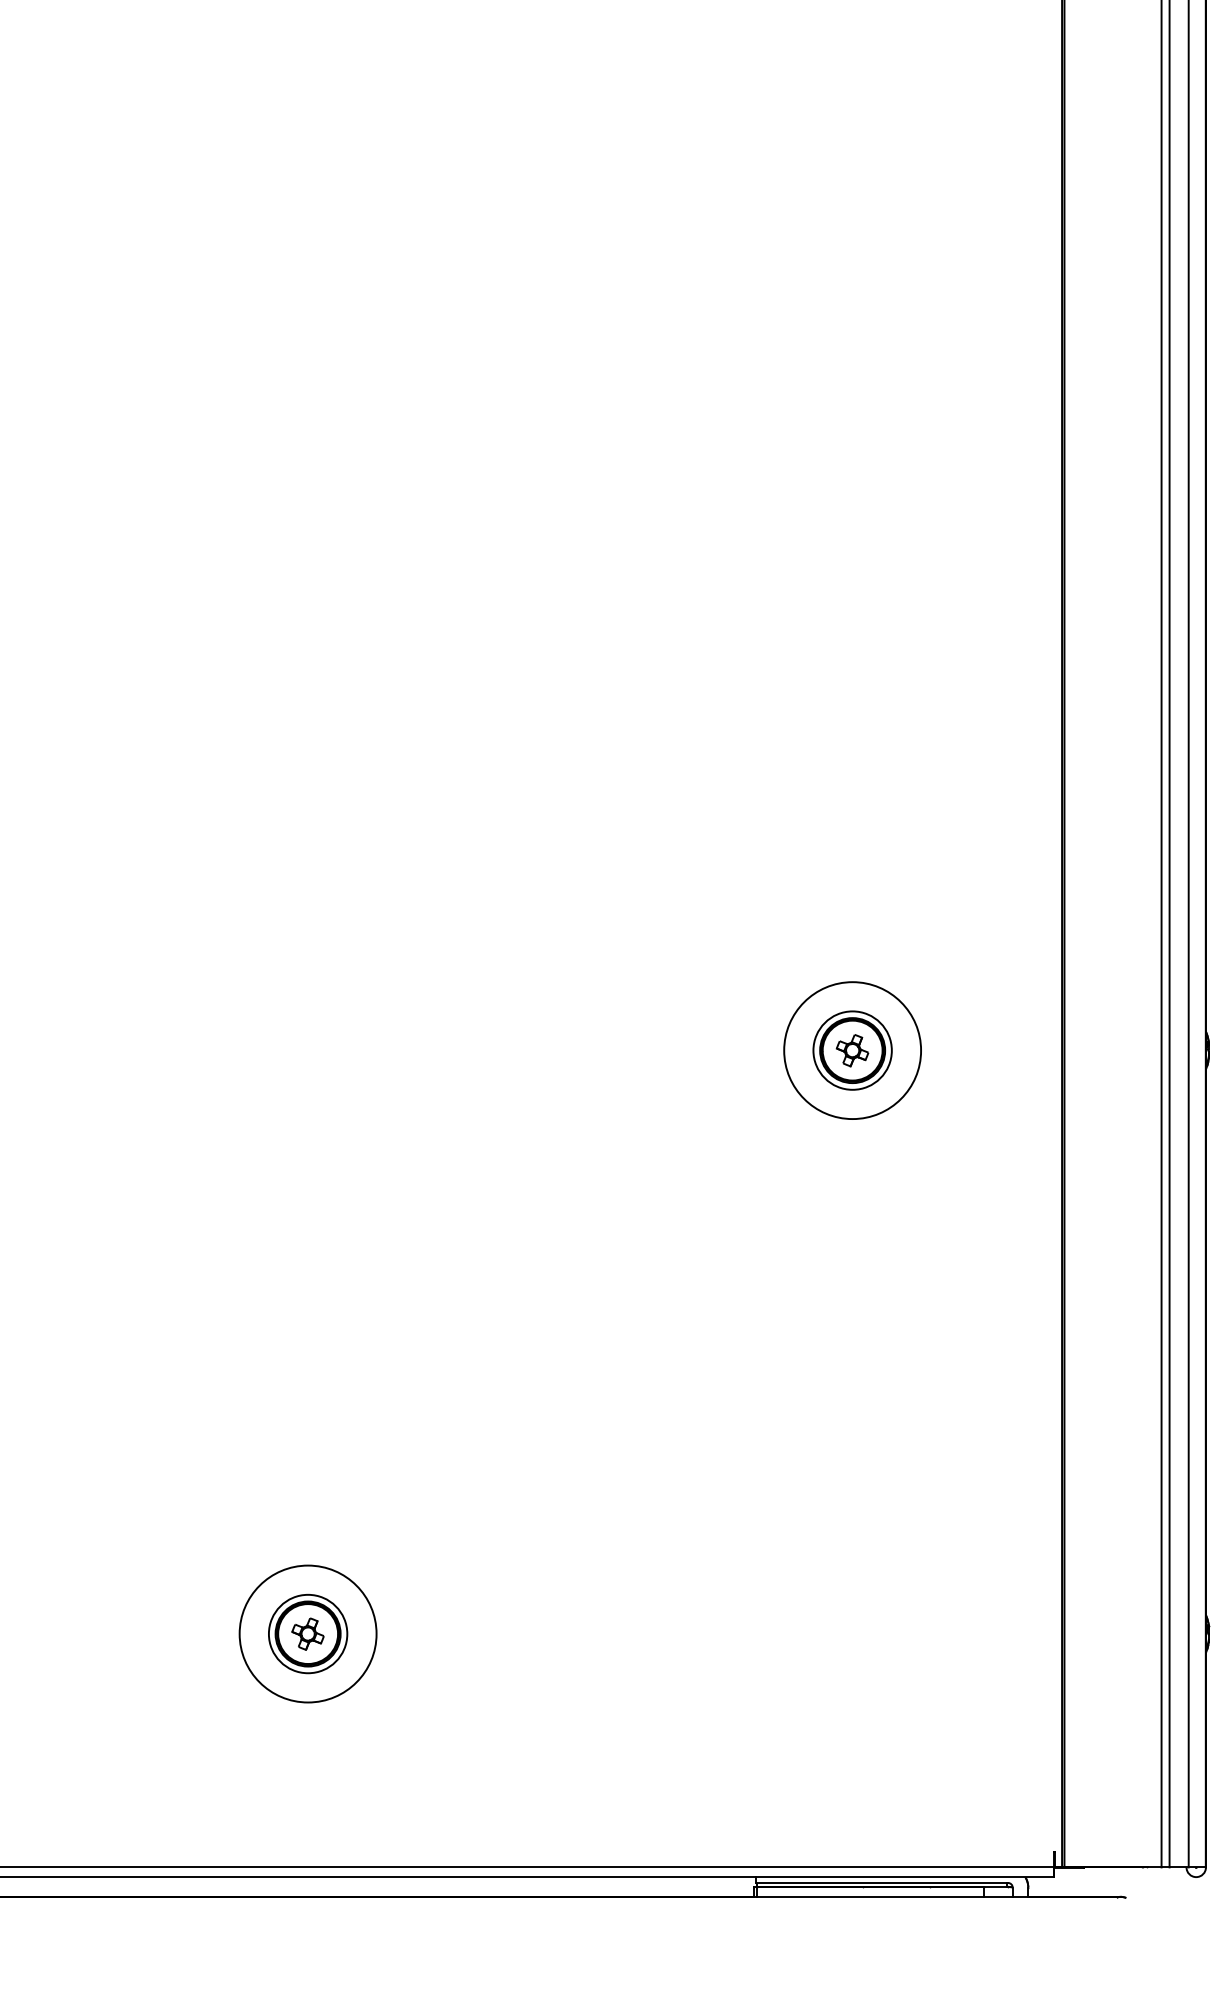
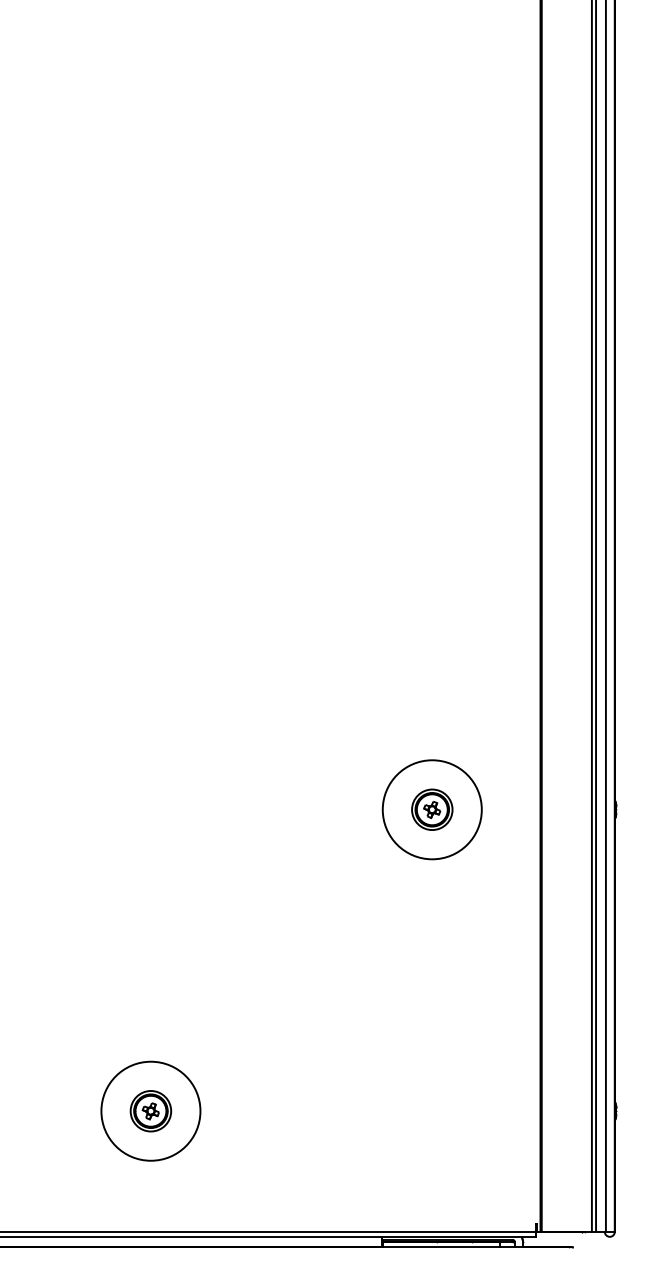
circle: (851, 1050) -> (431, 809), size x1.4
circle: (307, 1632) -> (150, 1110), size x1.4

